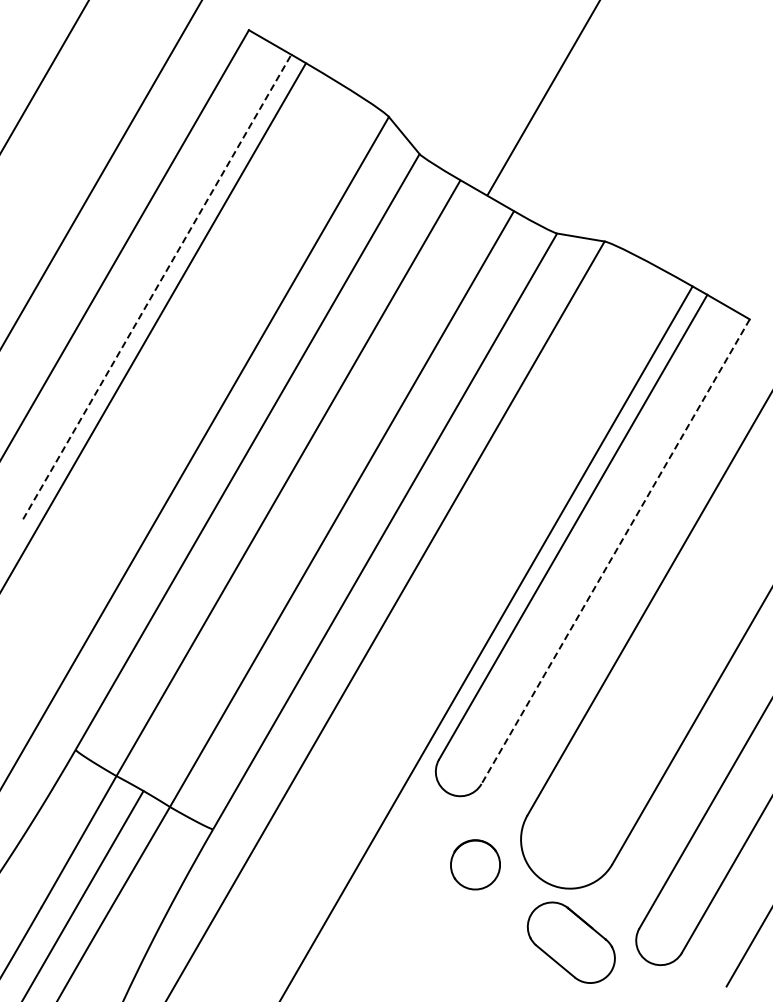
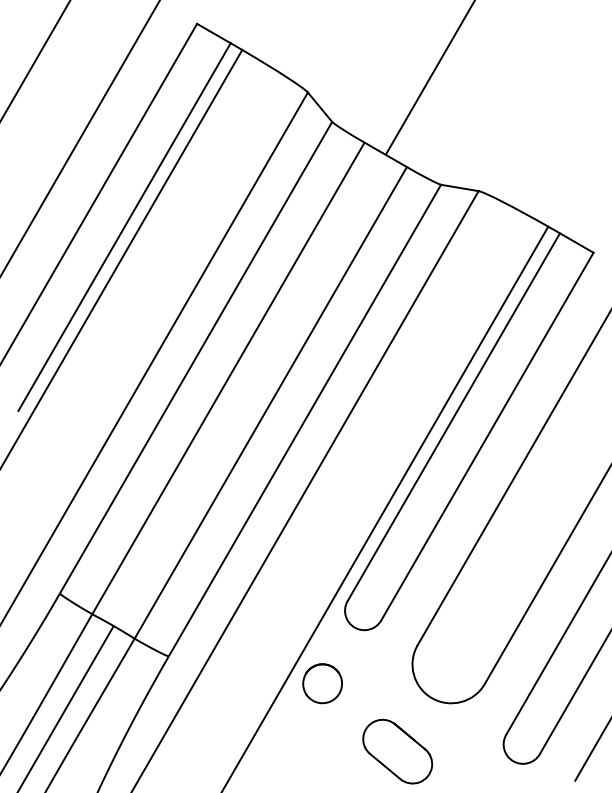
line: (157, 286) -> (124, 226), dashed -> solid
line: (615, 552) -> (487, 437), dashed -> solid
part: (475, 864) -> (322, 683), moved
part: (570, 942) -> (397, 751), moved

